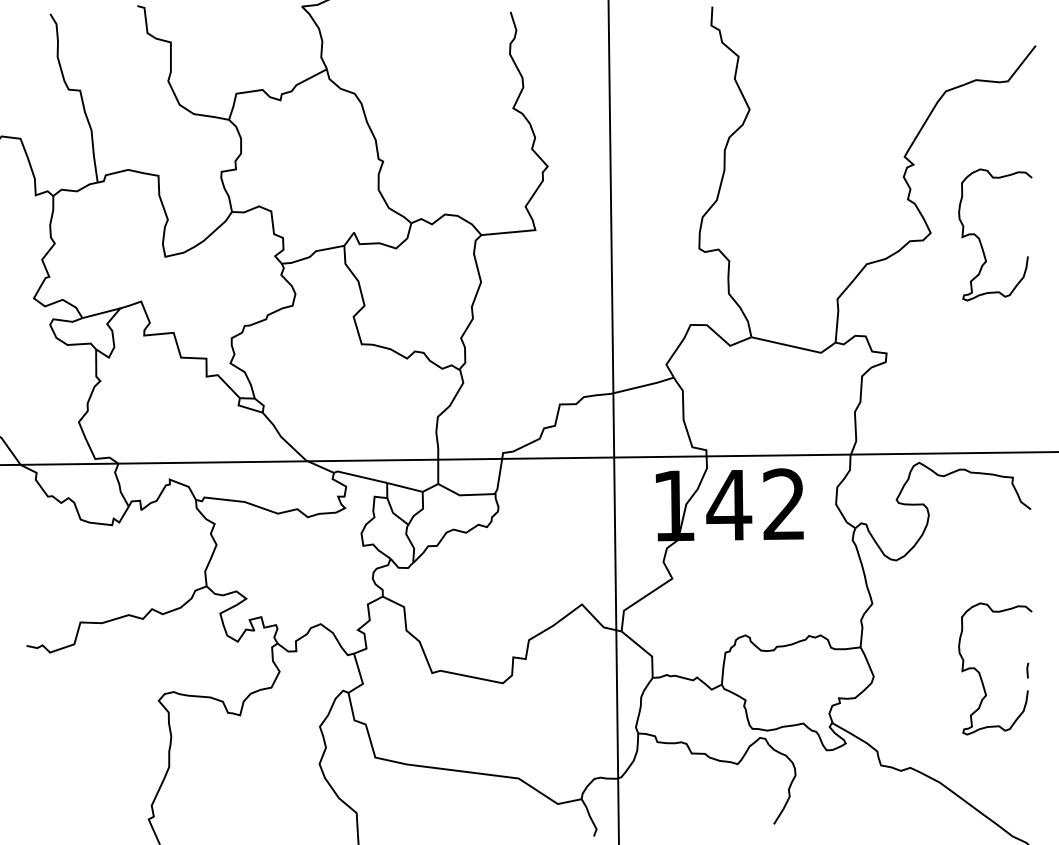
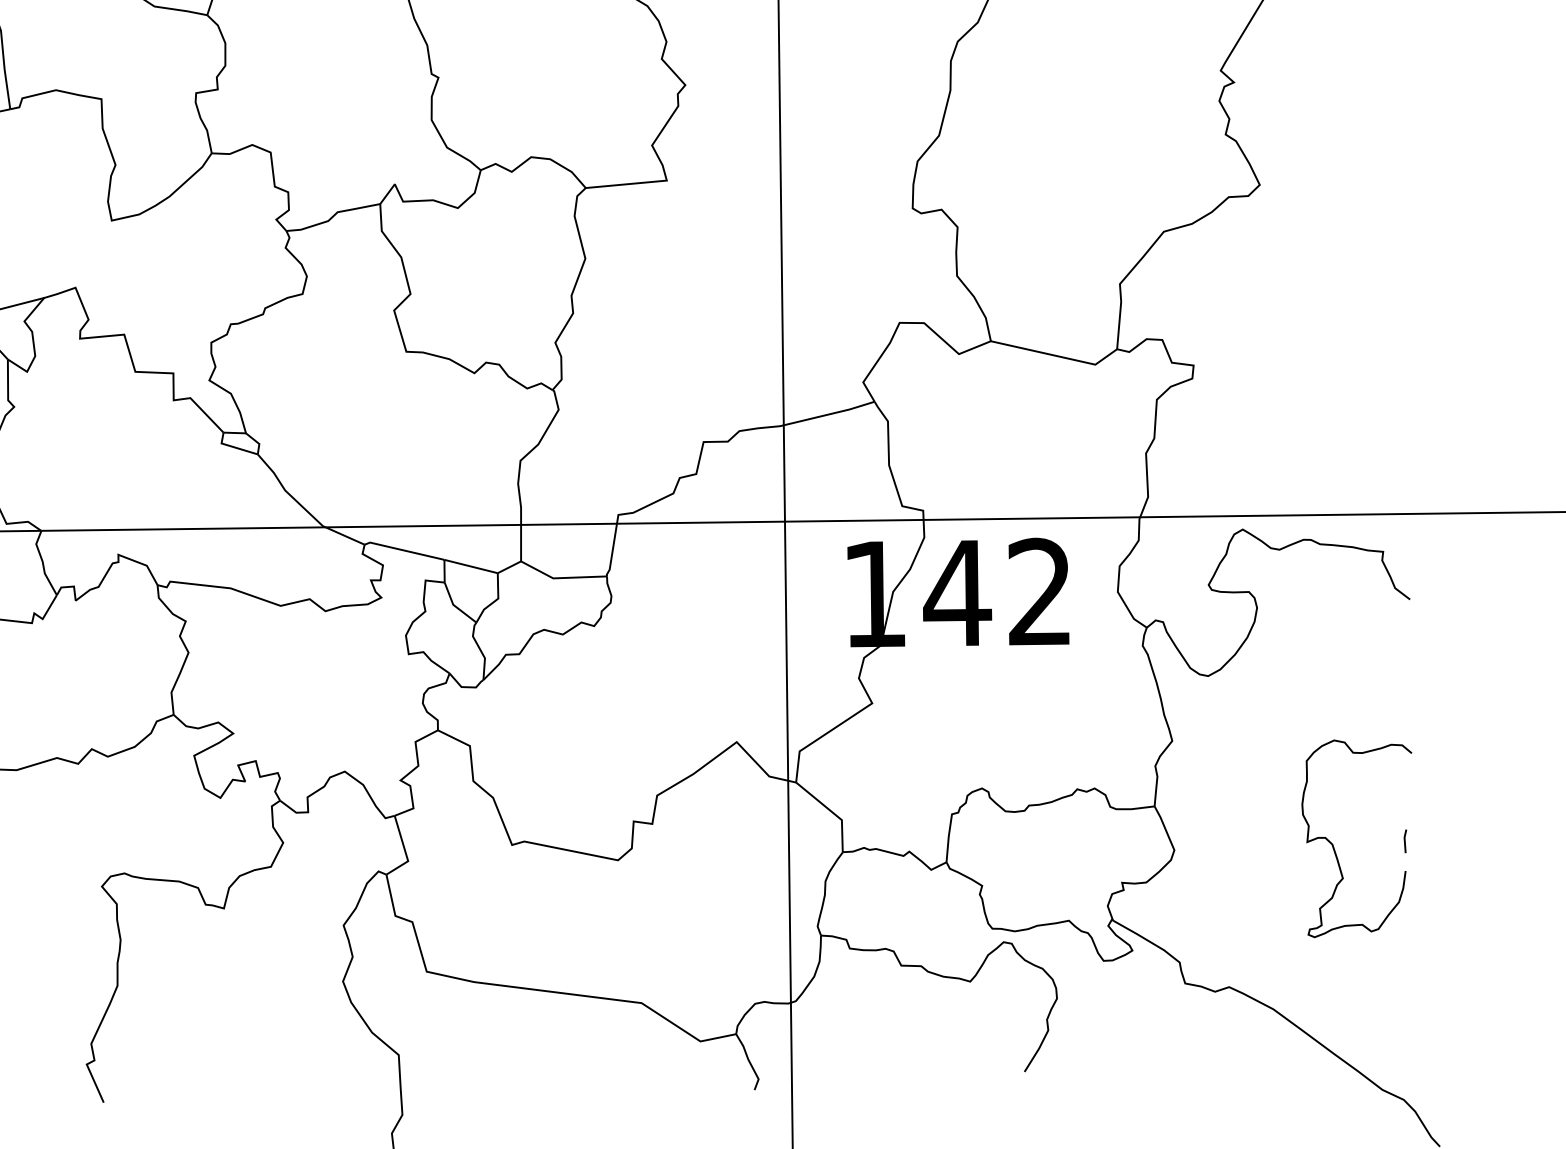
curve: (980, 239) -> (1334, 194), removed

